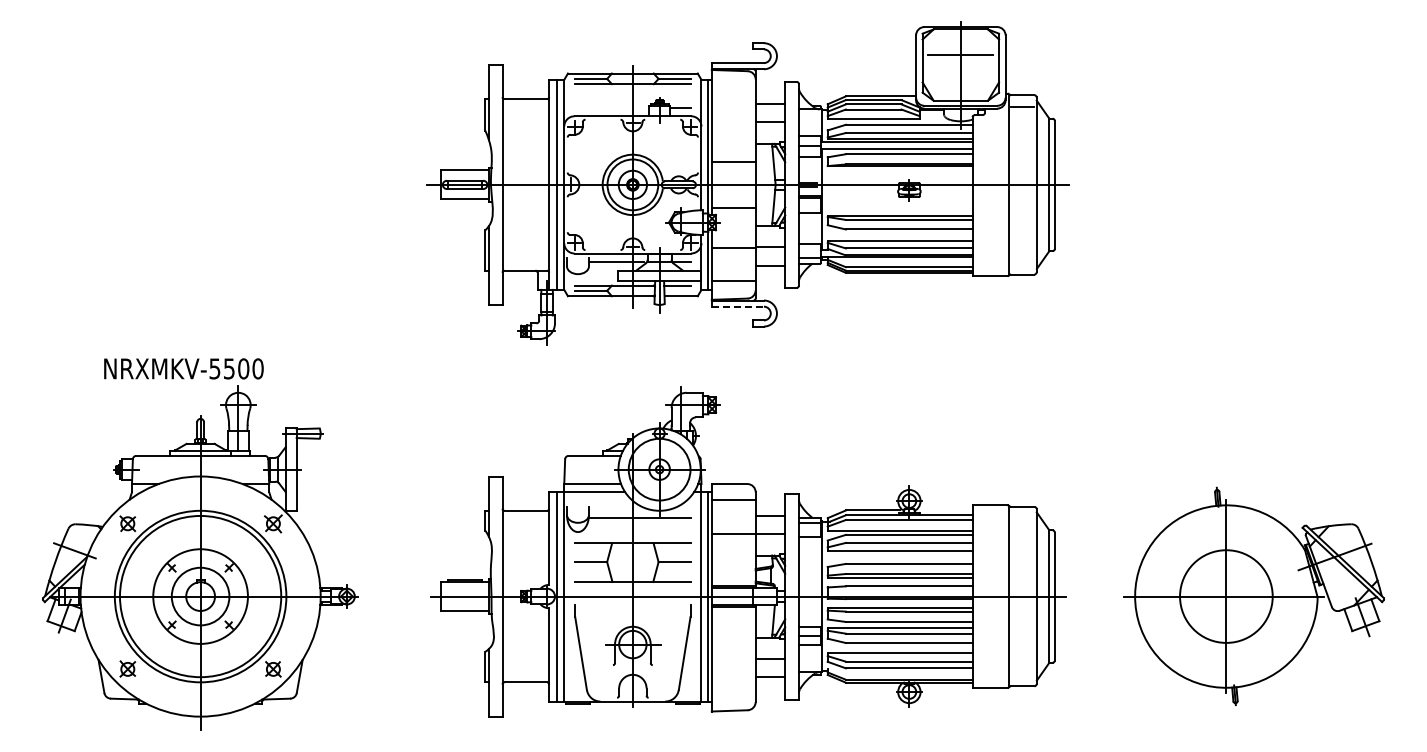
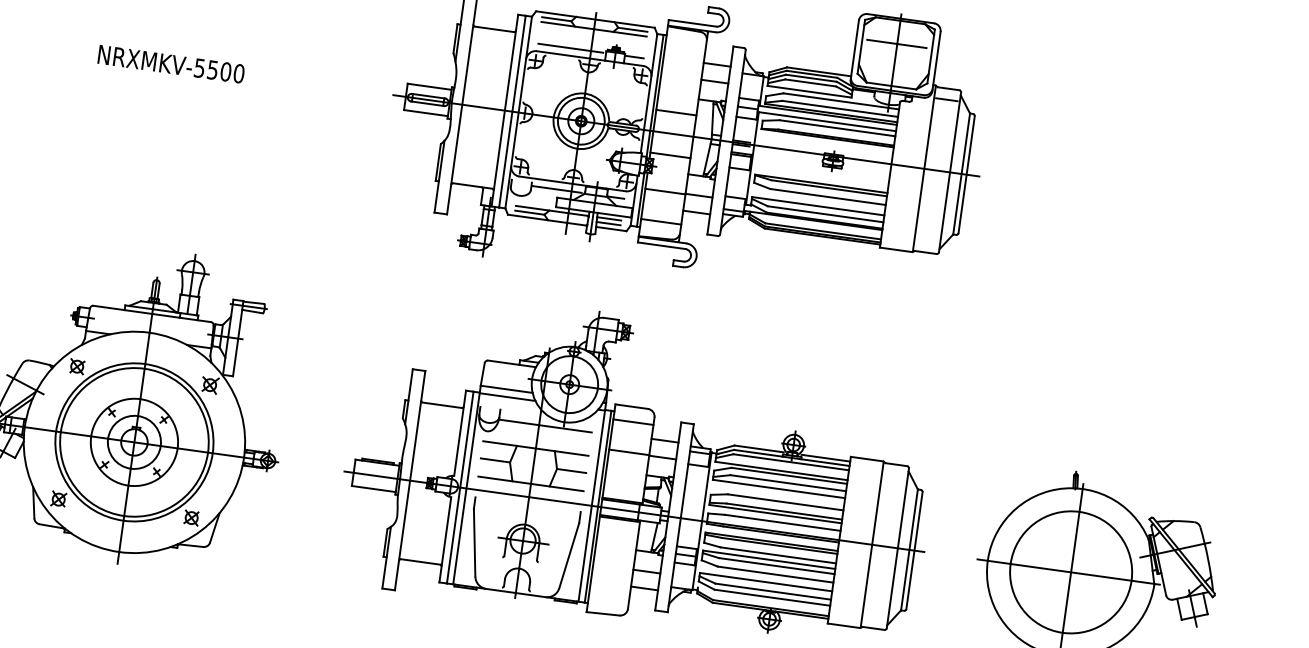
line: (610, 108) -> (570, 48), added
line: (677, 290) -> (608, 223), added
line: (738, 306) -> (662, 245), dashed -> solid
text: (183, 368) -> (171, 63), moved
line: (945, 510) -> (825, 458), added
circle: (1226, 596) -> (1071, 572), size x1.43

